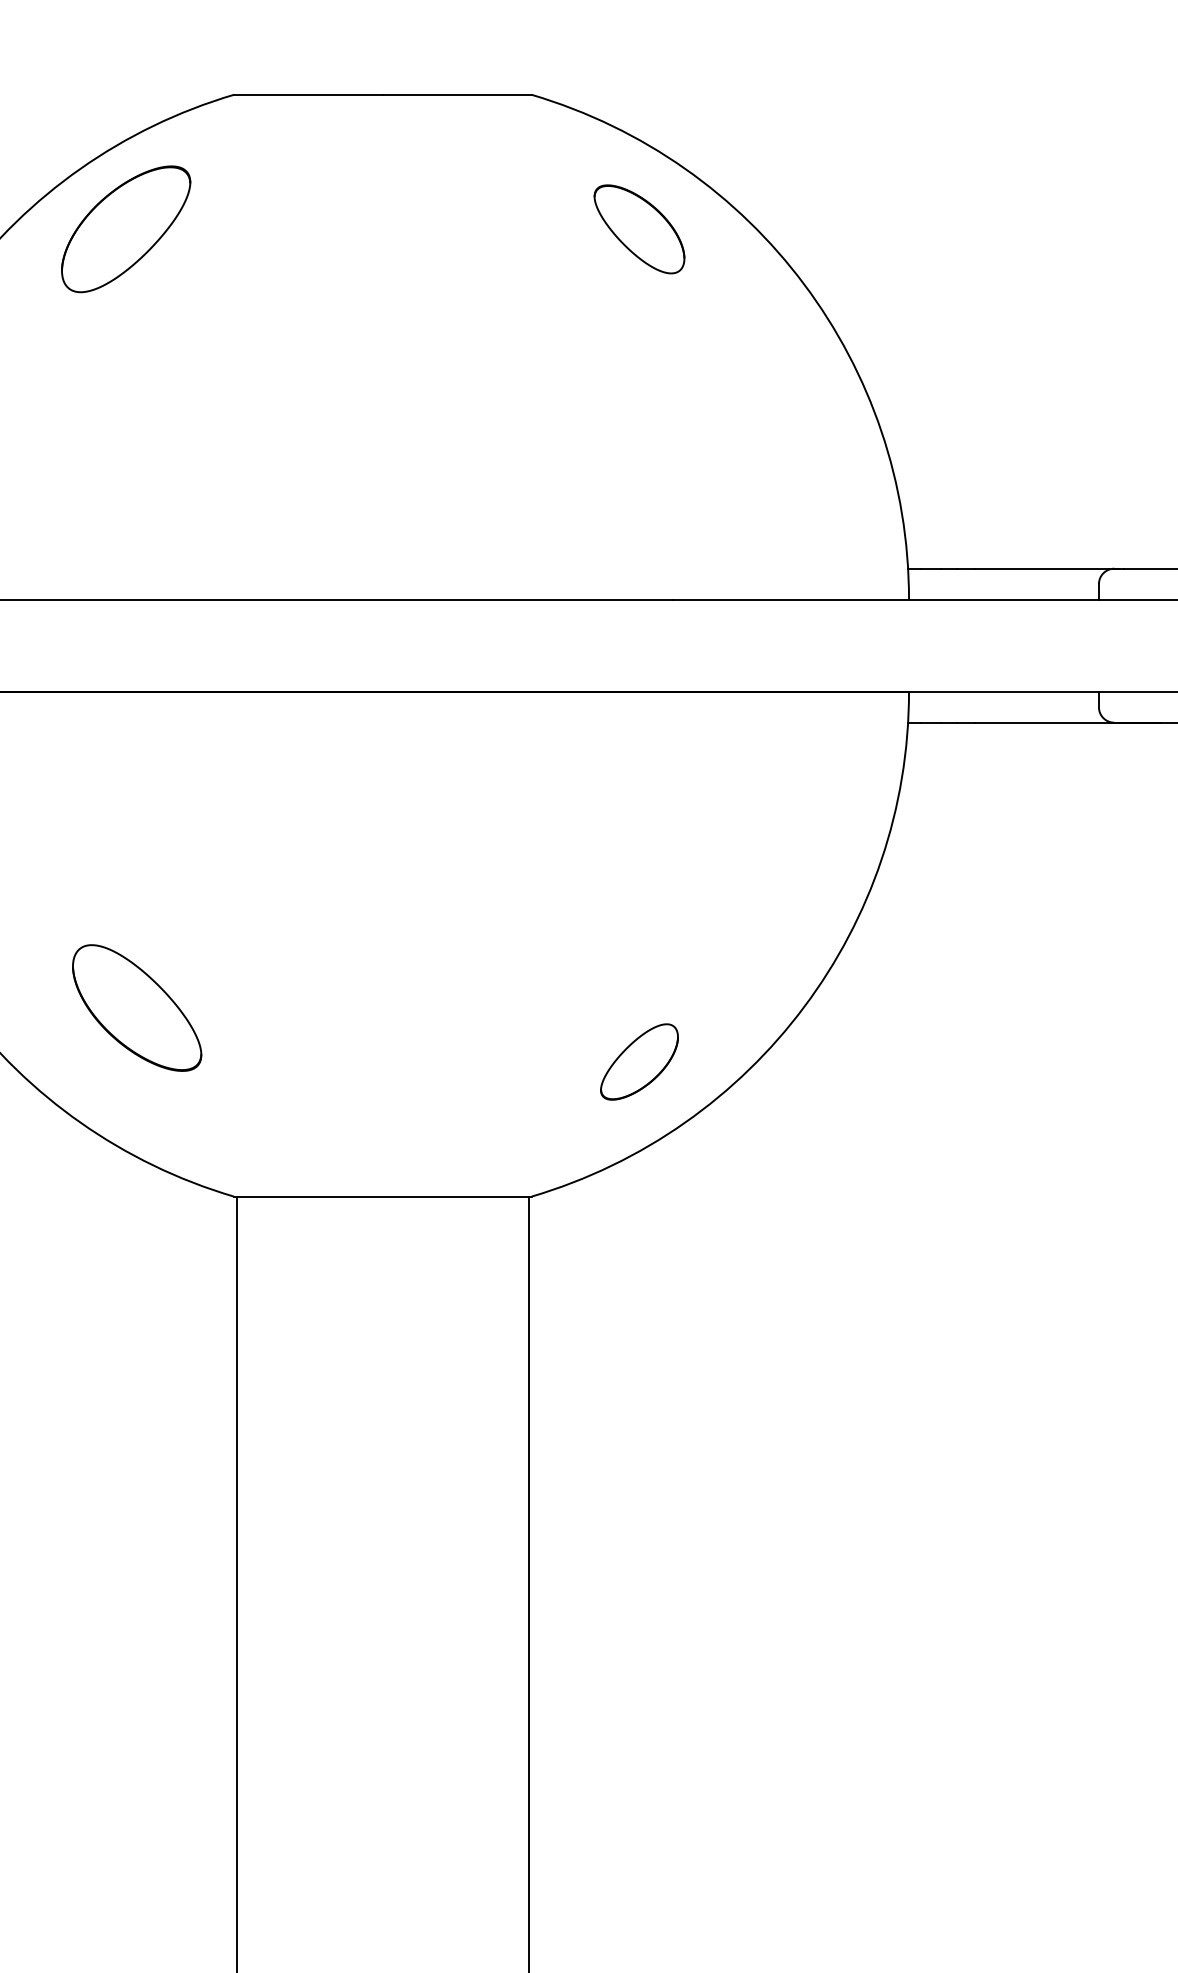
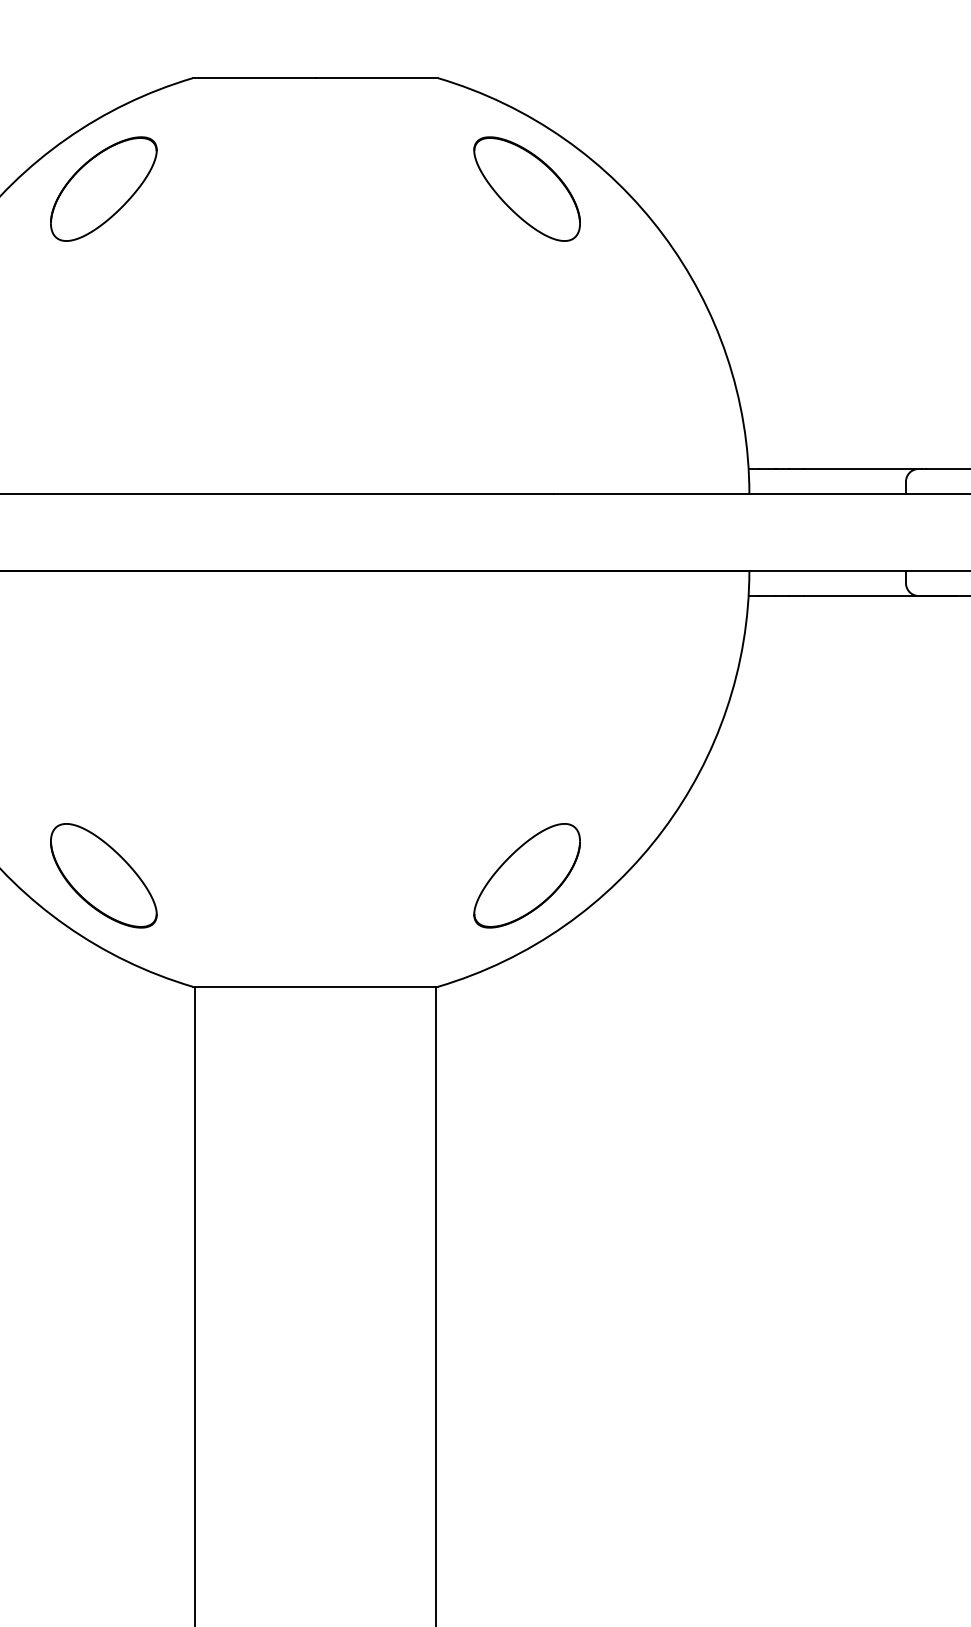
part: (639, 229) -> (527, 189), size x1.43
part: (137, 1007) -> (104, 875), moved
part: (639, 1061) -> (527, 875), size x1.67

